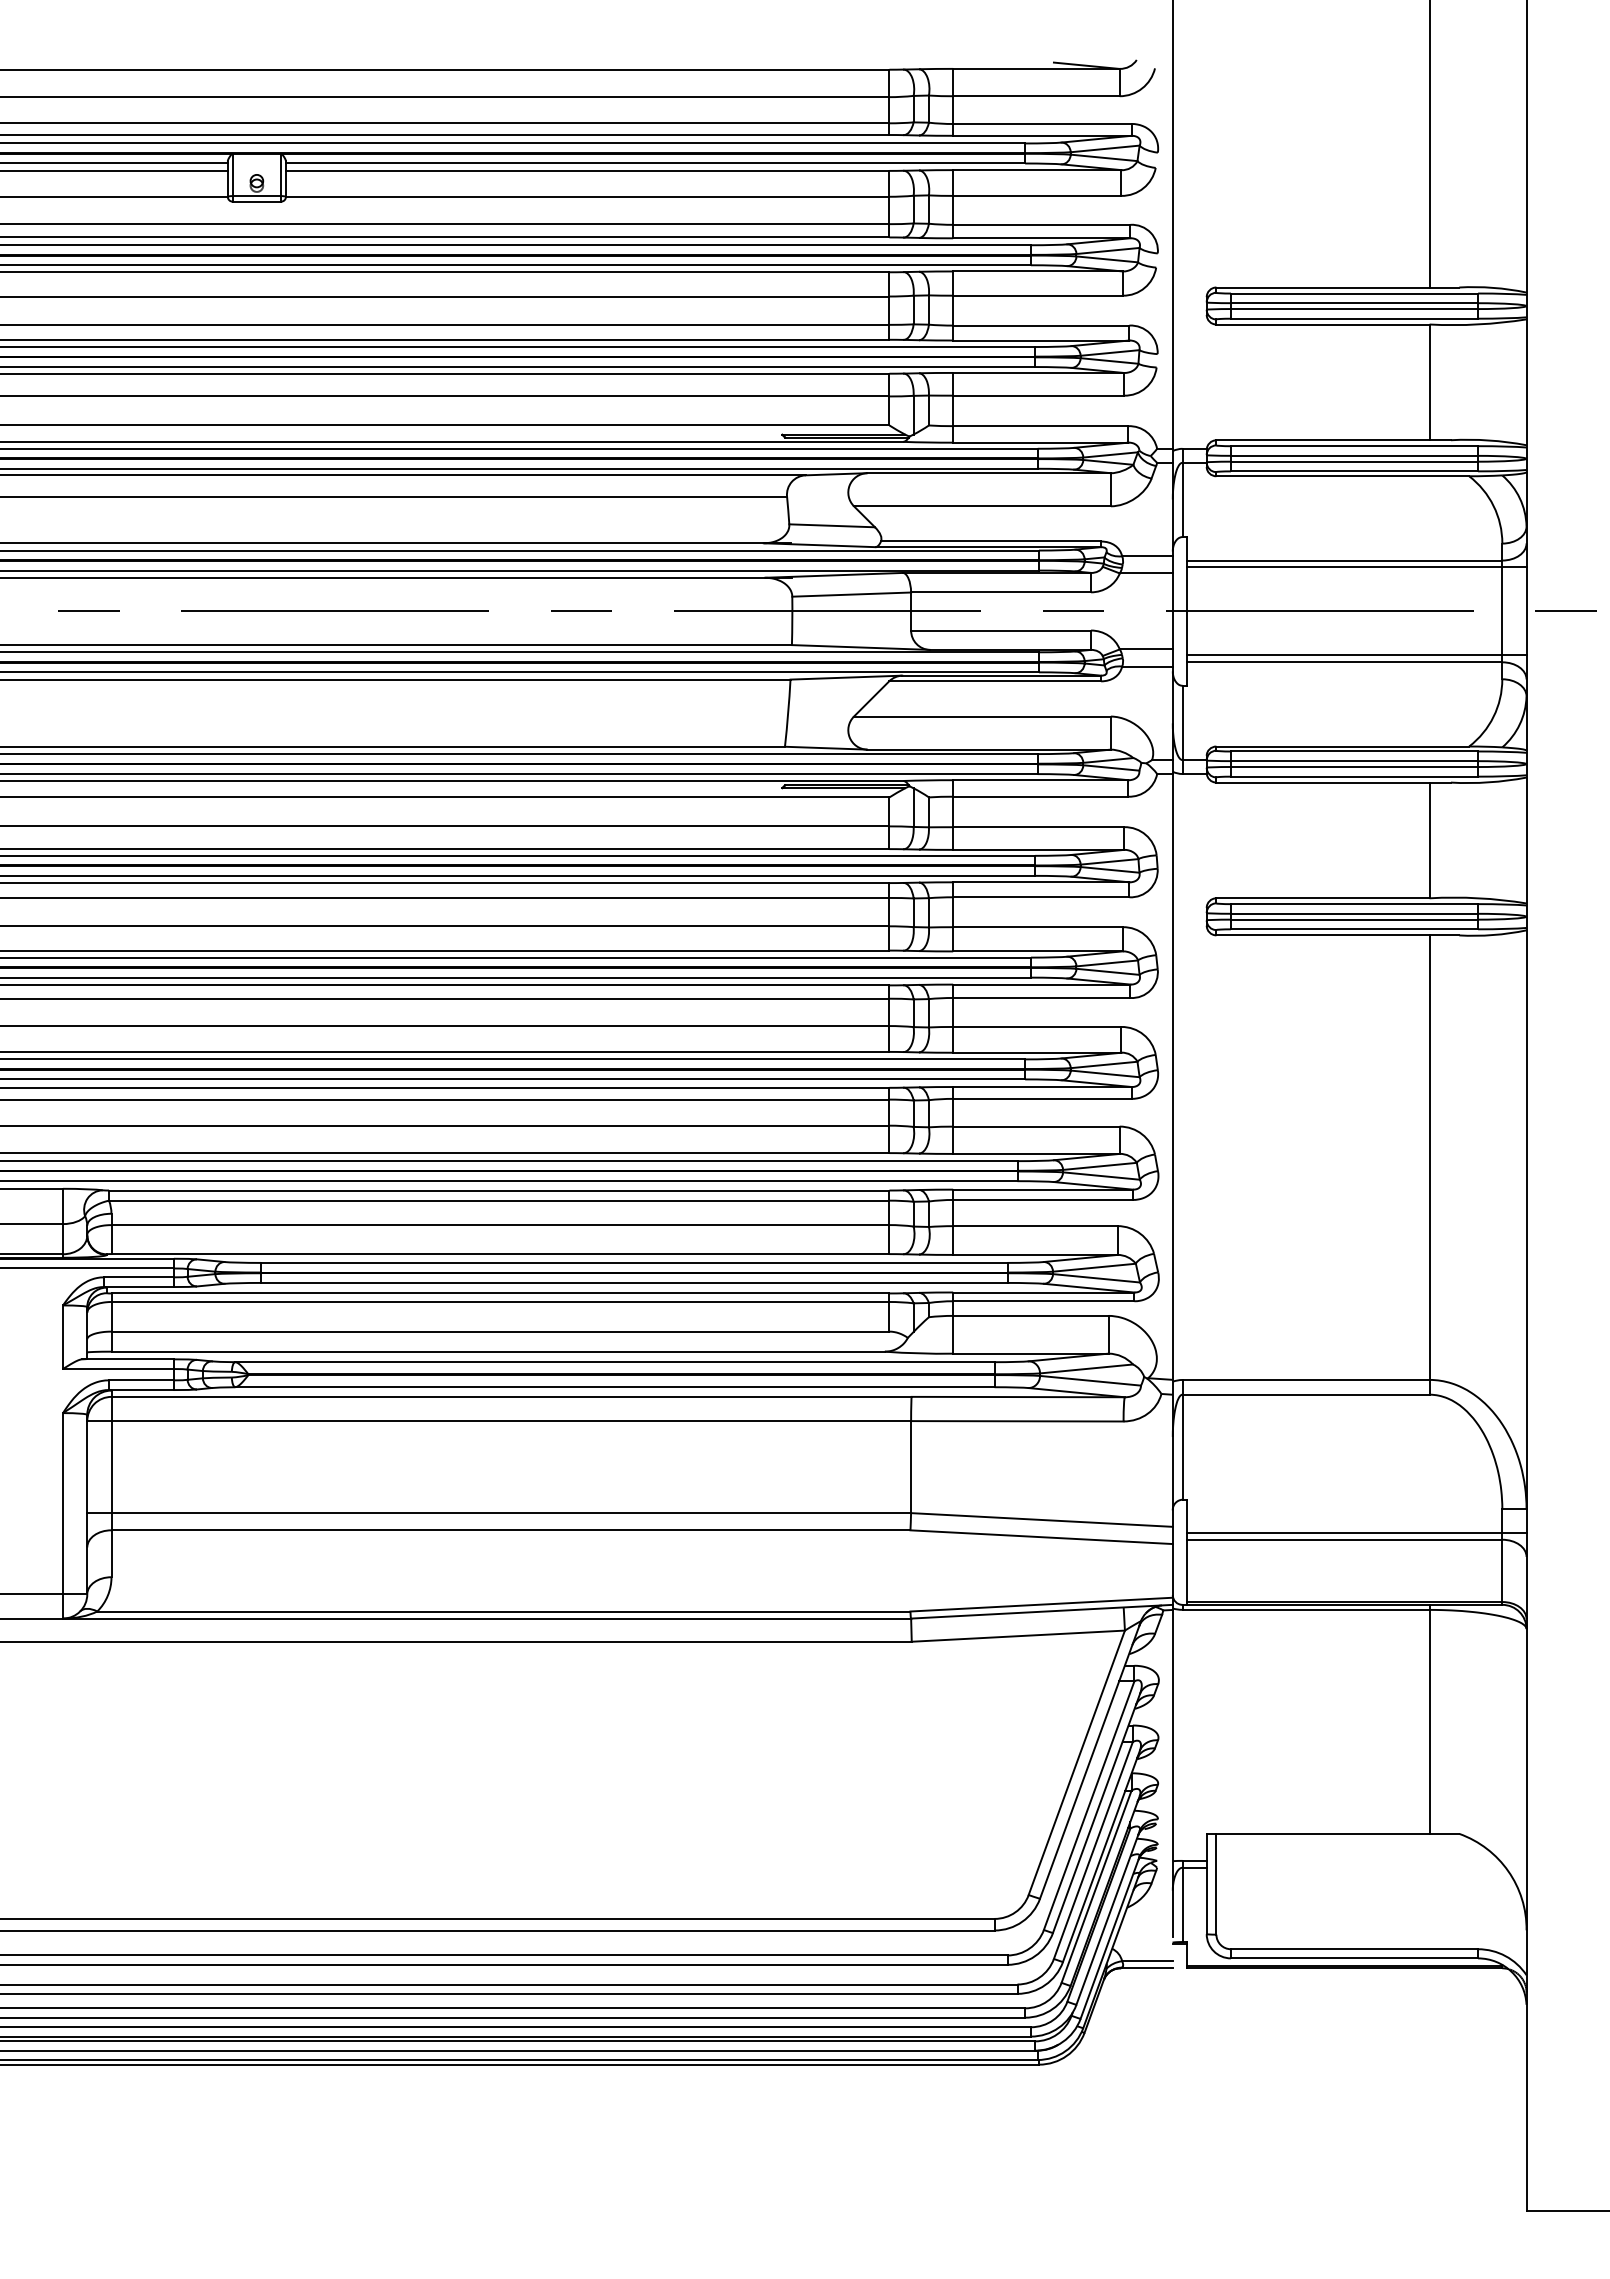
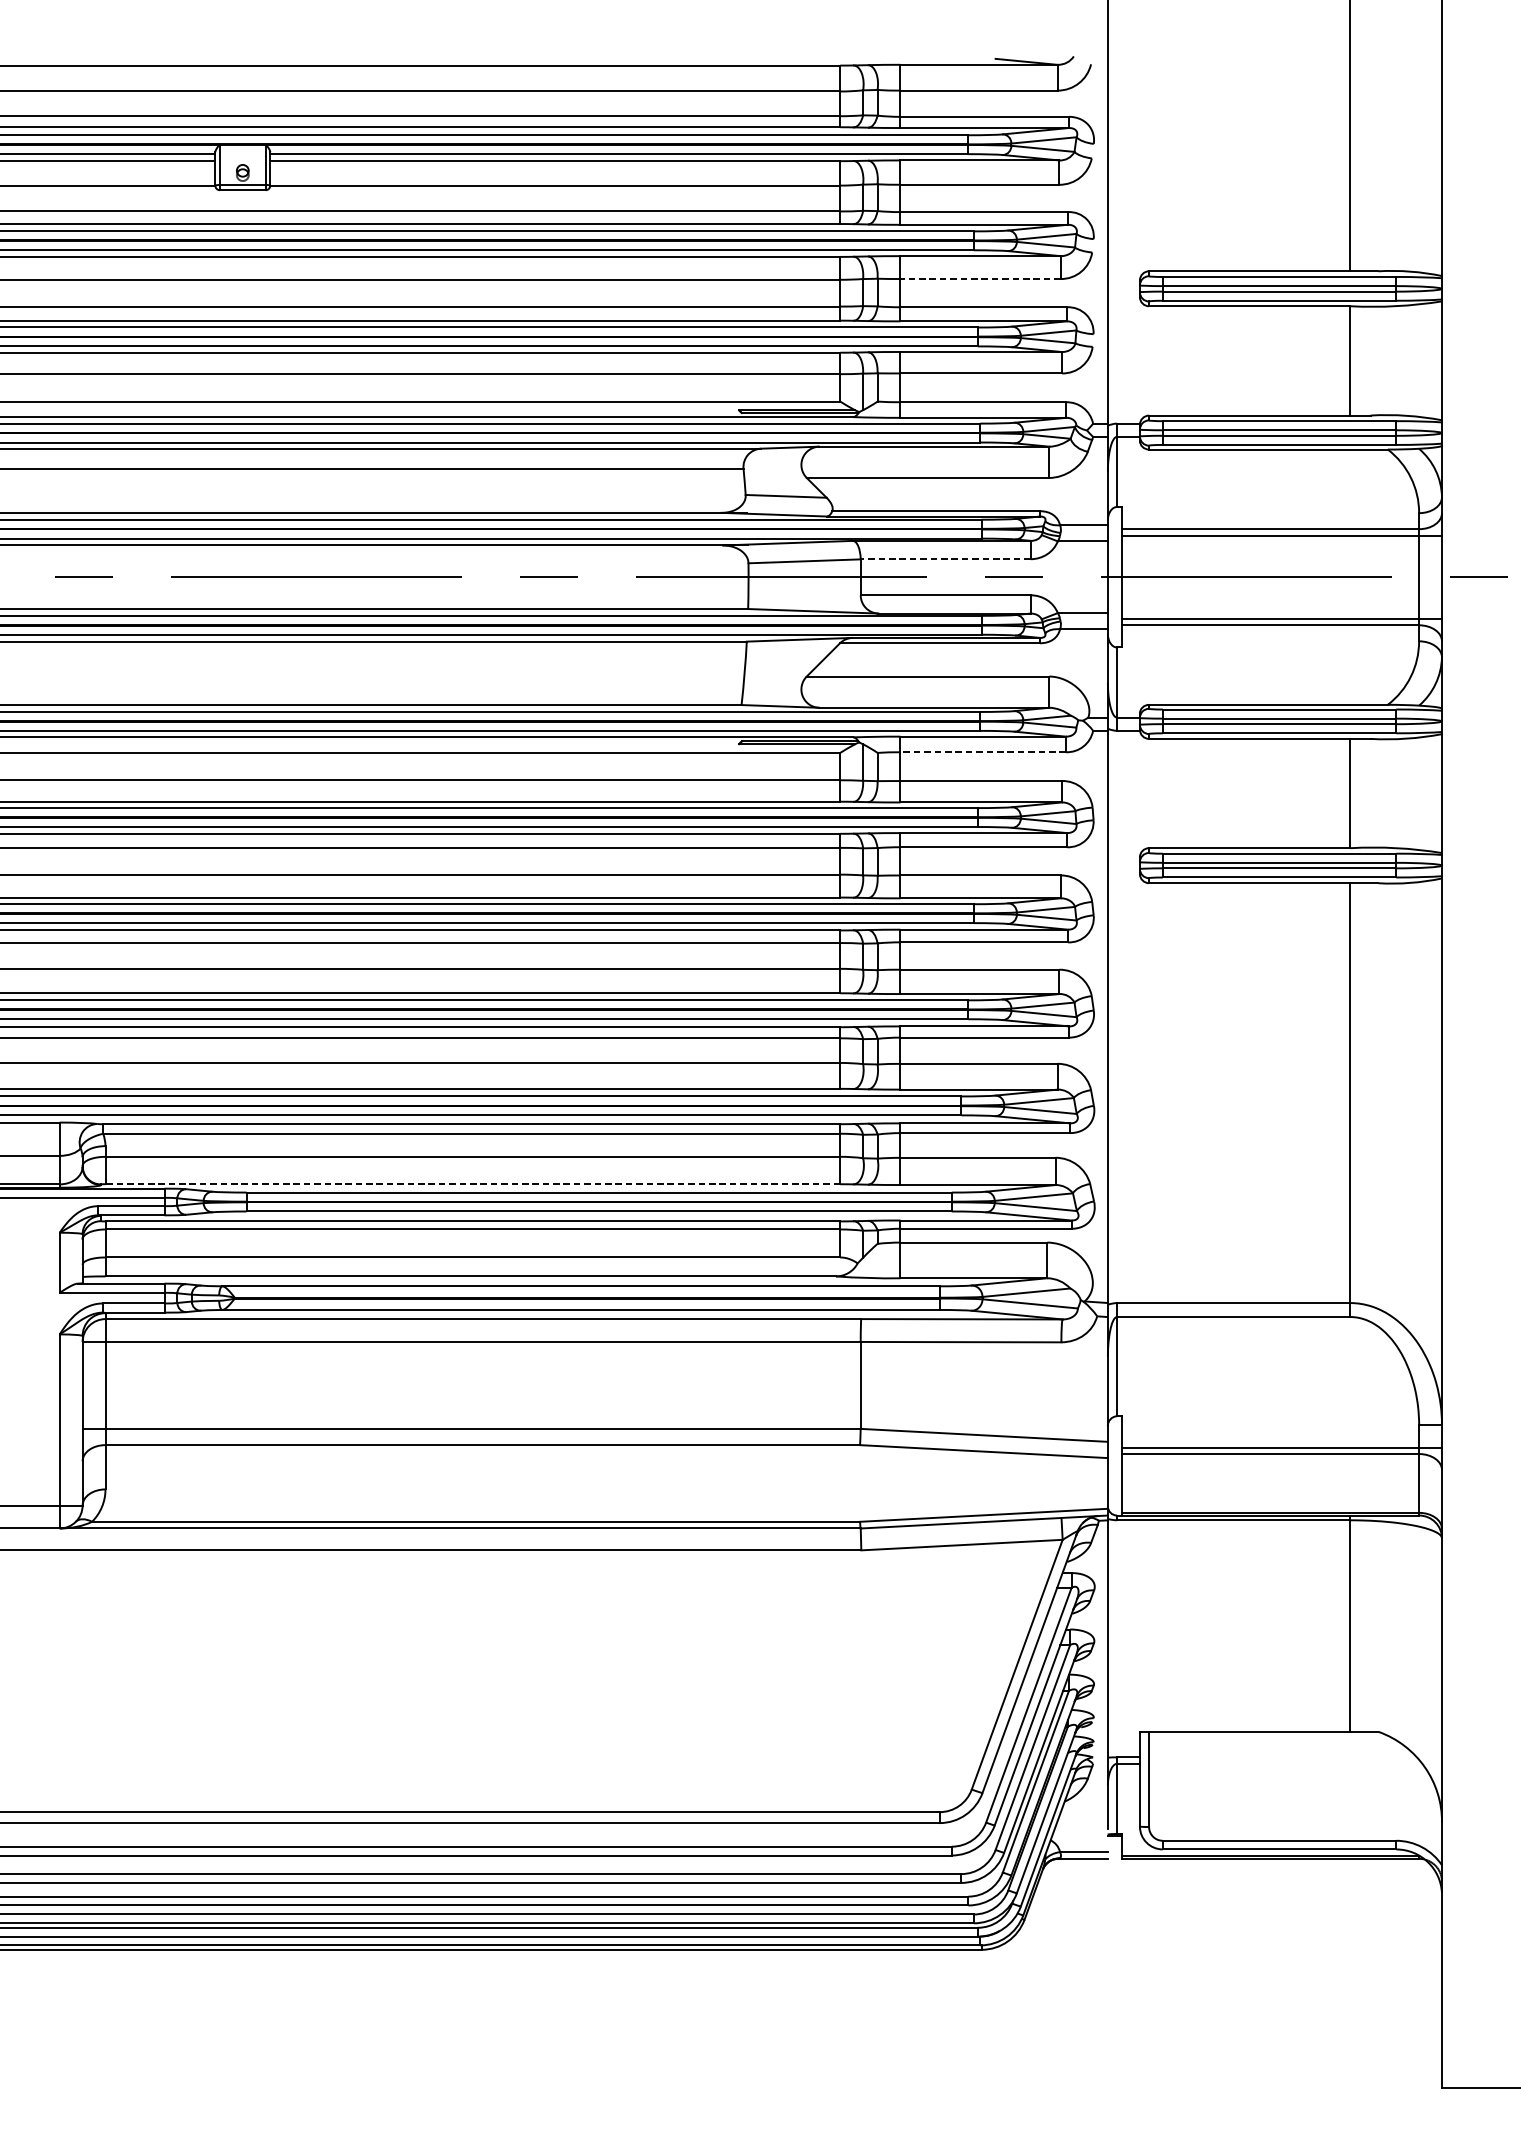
line: (1037, 295) -> (980, 278), solid -> dashed
line: (1001, 592) -> (946, 559), solid -> dashed
line: (1040, 796) -> (982, 752), solid -> dashed
line: (500, 1254) -> (472, 1184), solid -> dashed

